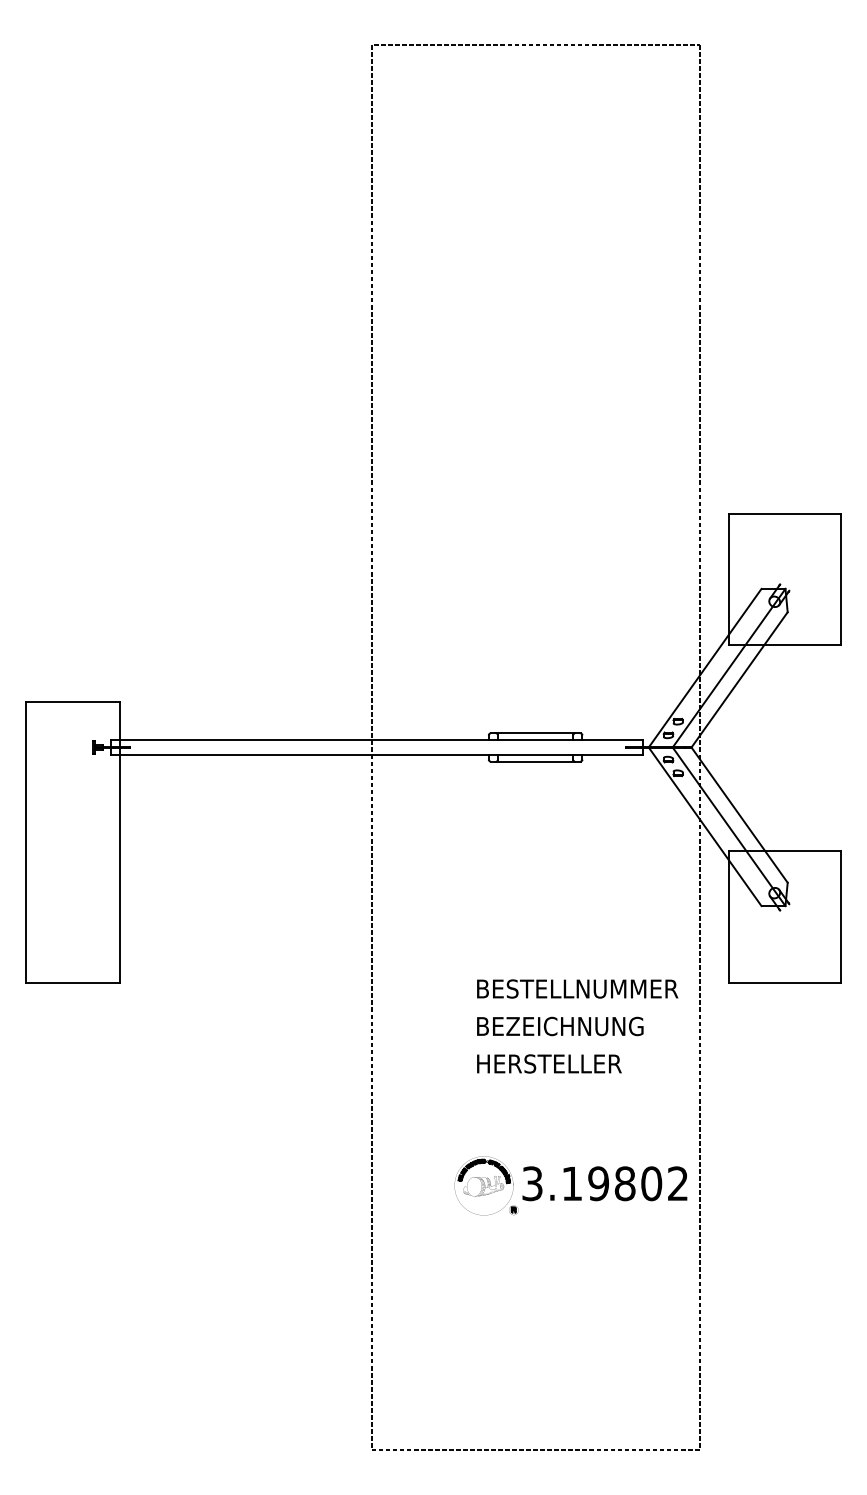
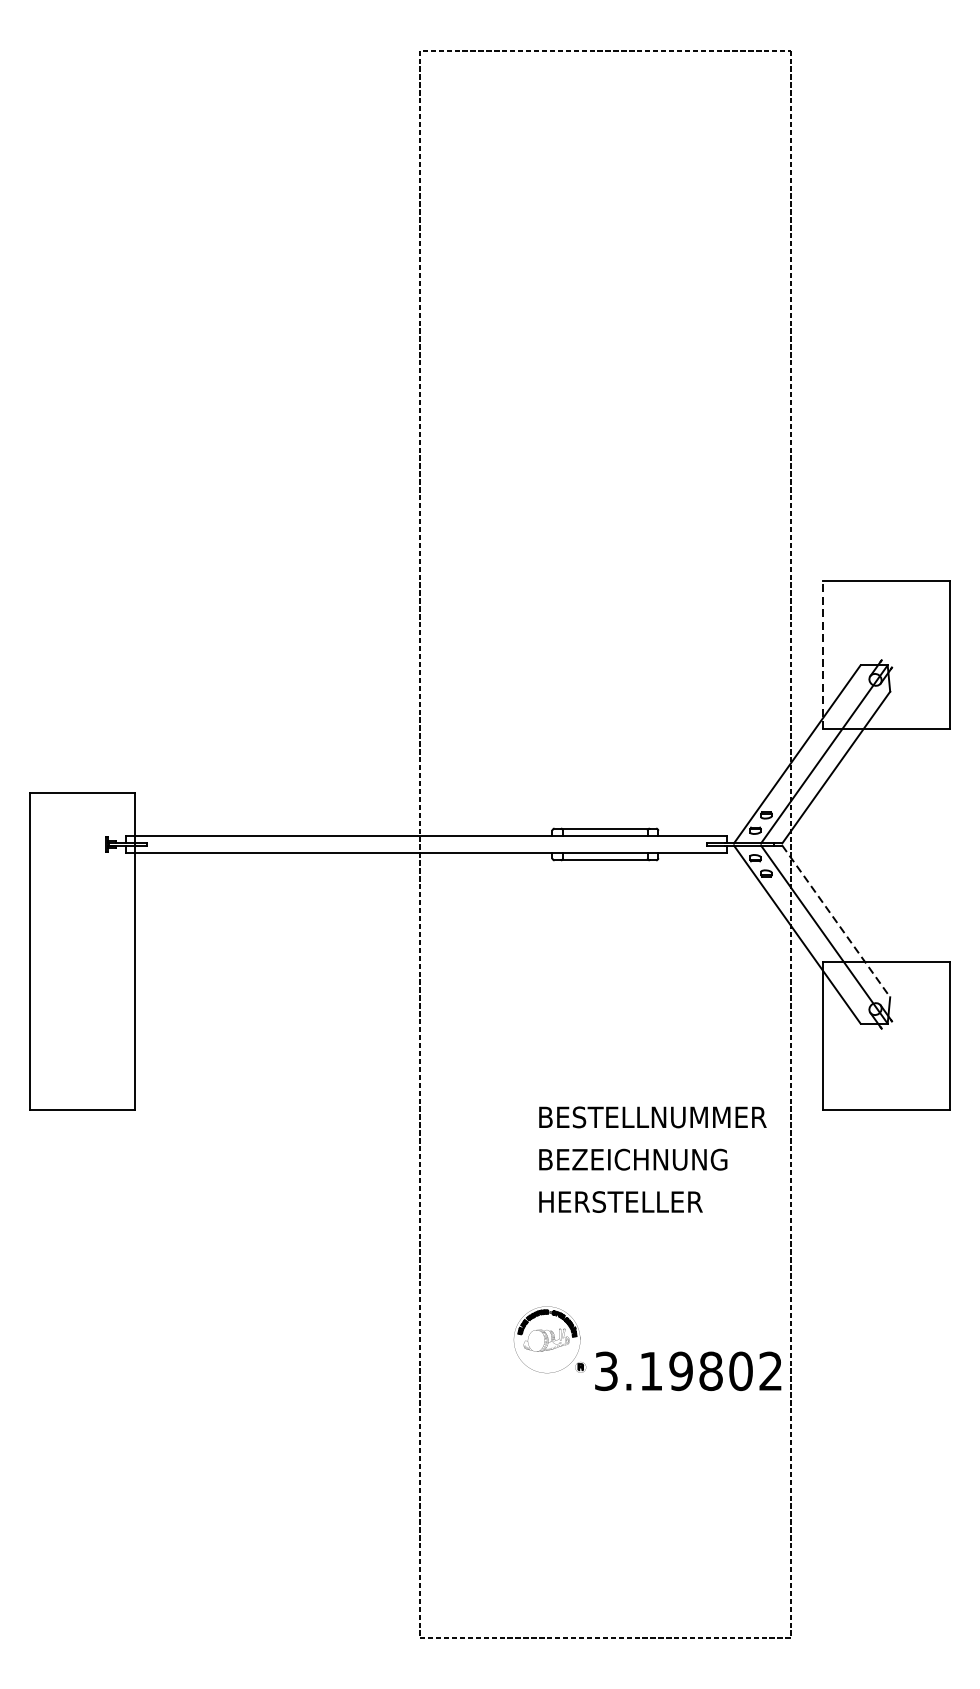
line: (728, 579) -> (823, 654), solid -> dashed
line: (740, 815) -> (836, 921), solid -> dashed
text: (604, 1183) -> (687, 1371), moved

